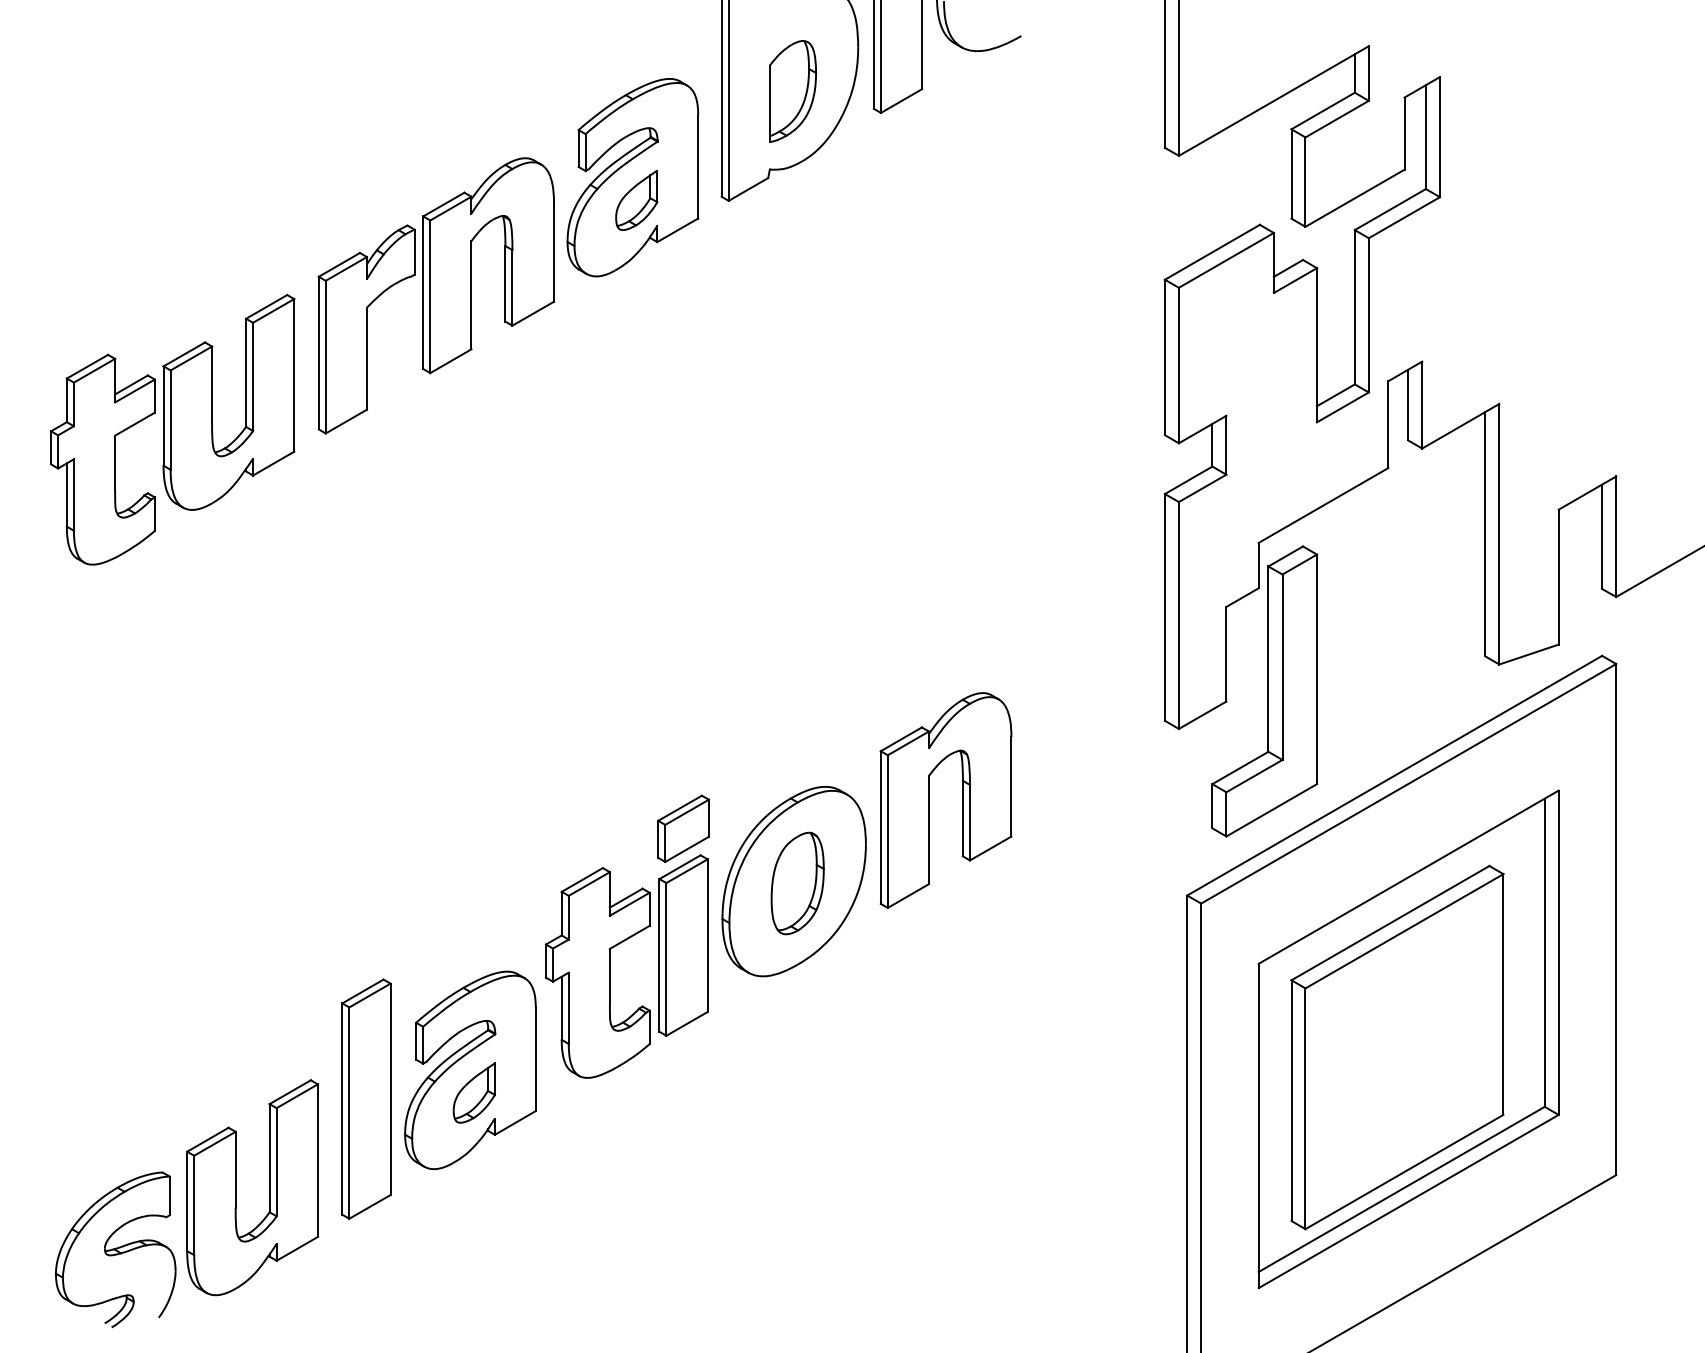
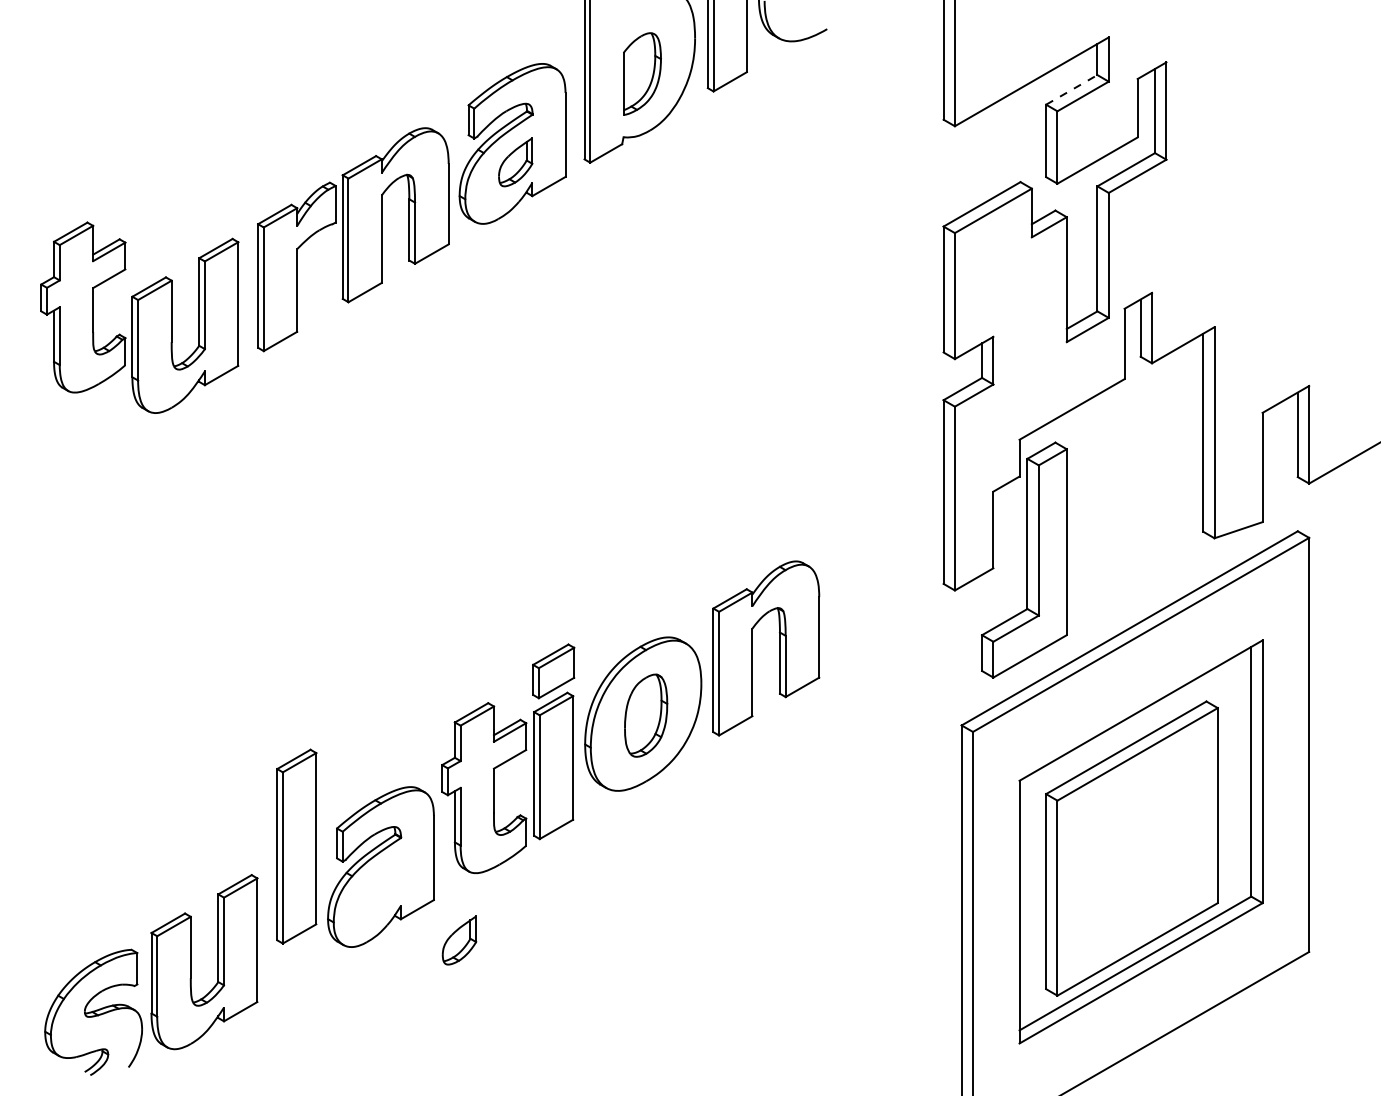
line: (1323, 111) -> (1072, 90), solid -> dashed
part: (102, 459) -> (82, 307), moved
part: (473, 1092) -> (458, 940), moved
part: (366, 1098) -> (296, 846), moved

